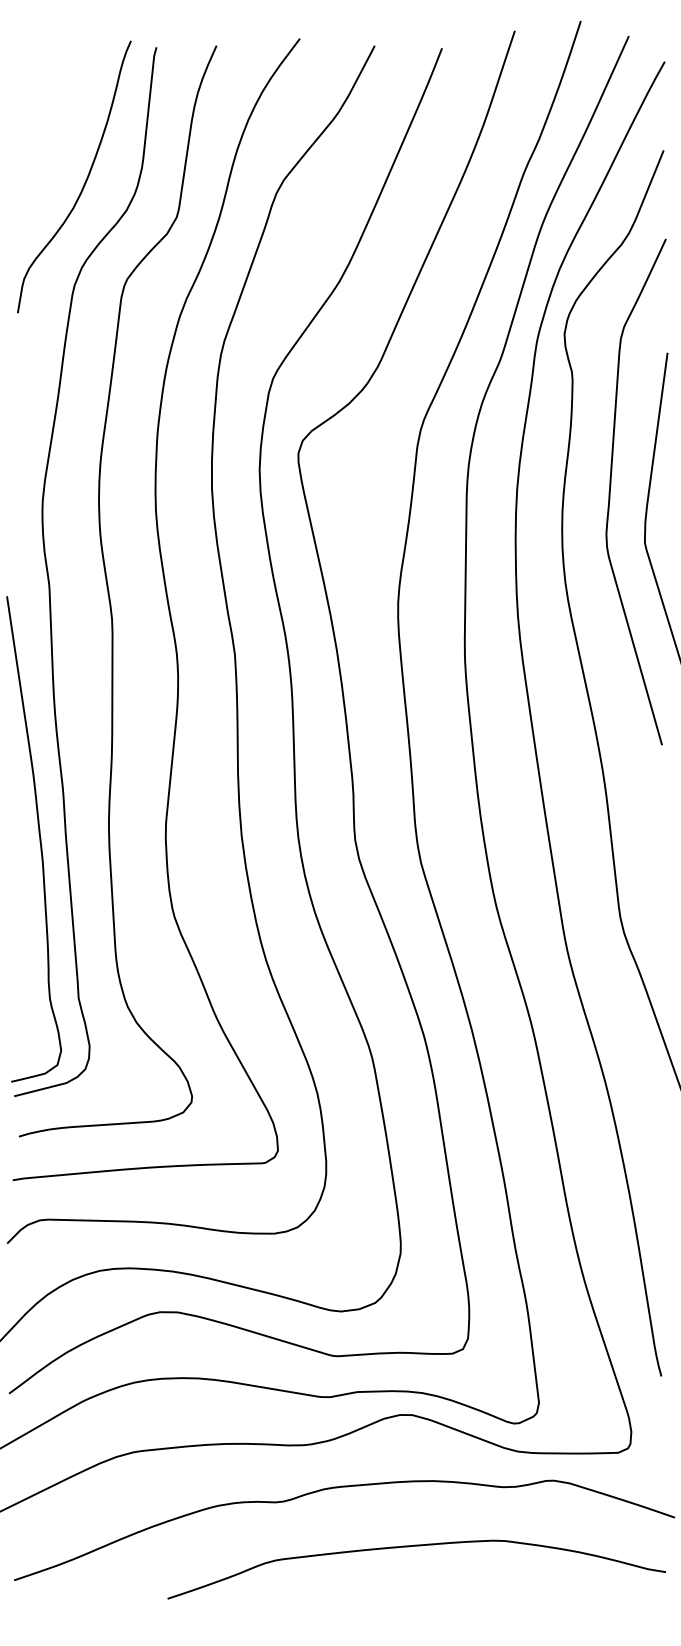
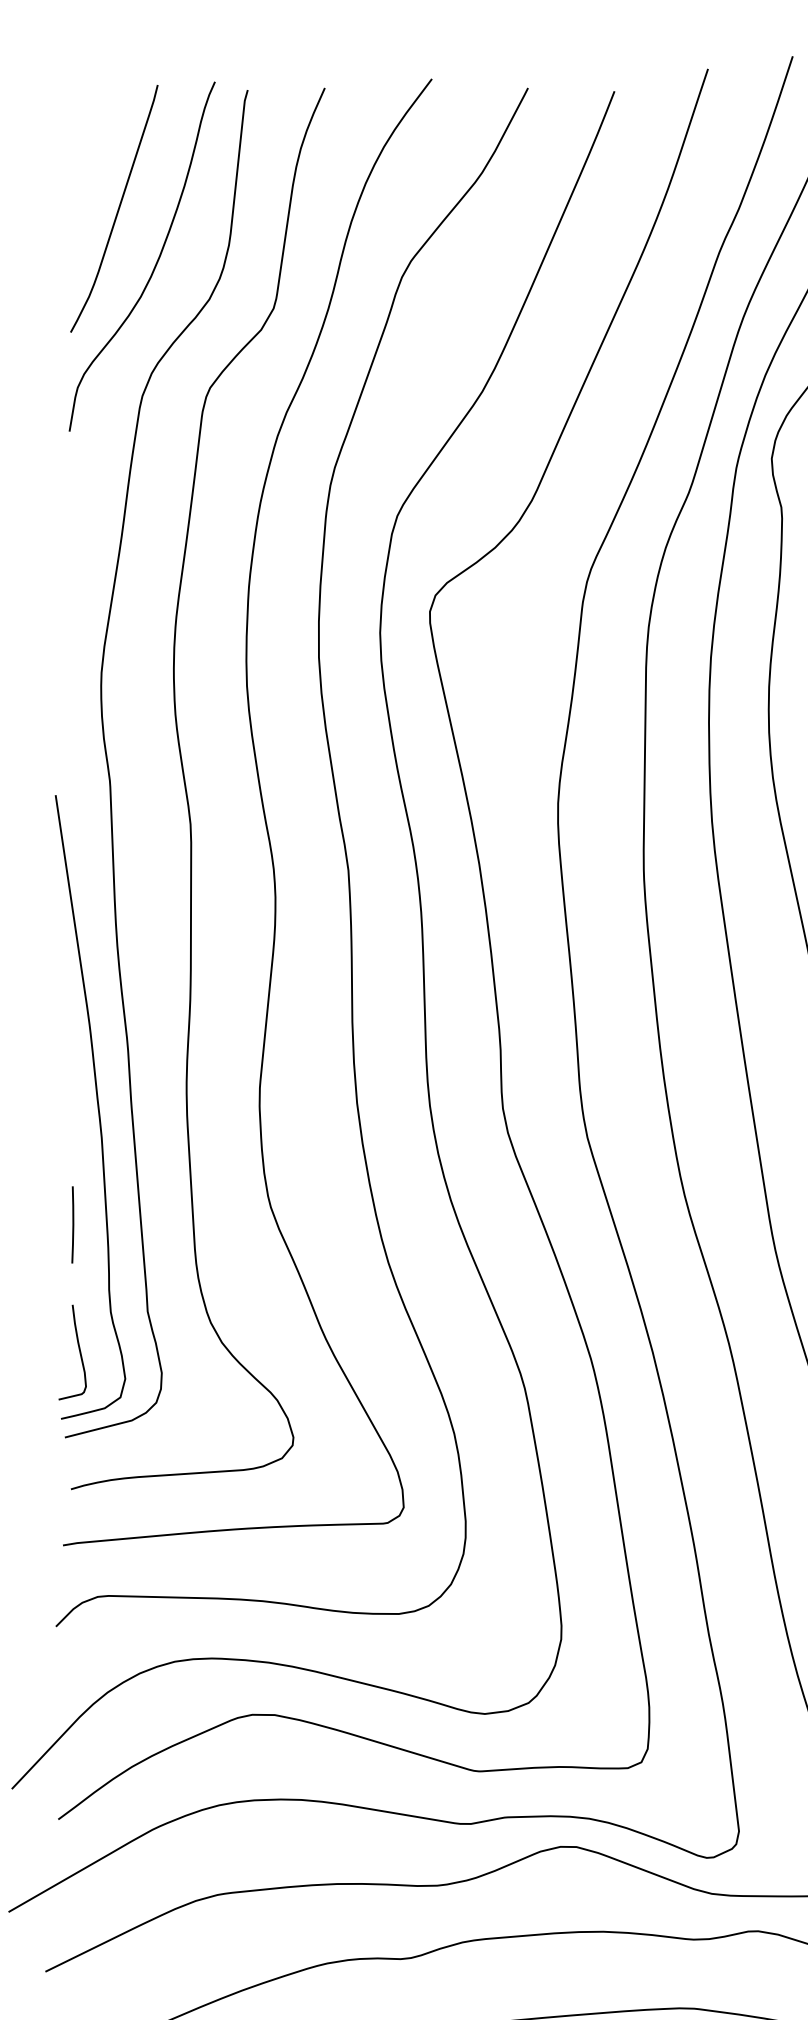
curve: (54, 141) -> (116, 211), added
line: (20, 930) -> (72, 1224), added
curve: (24, 1027) -> (78, 1349), added

